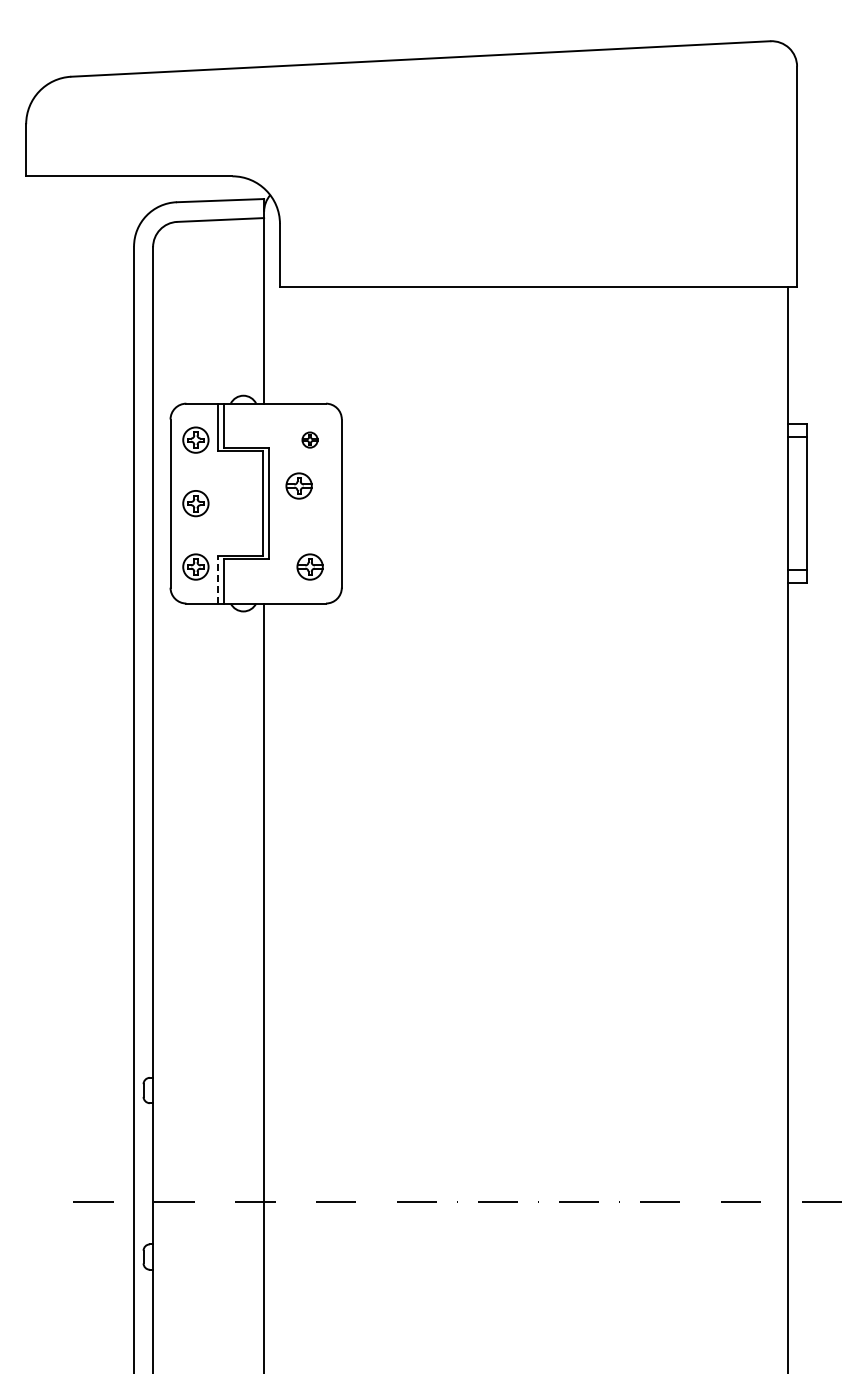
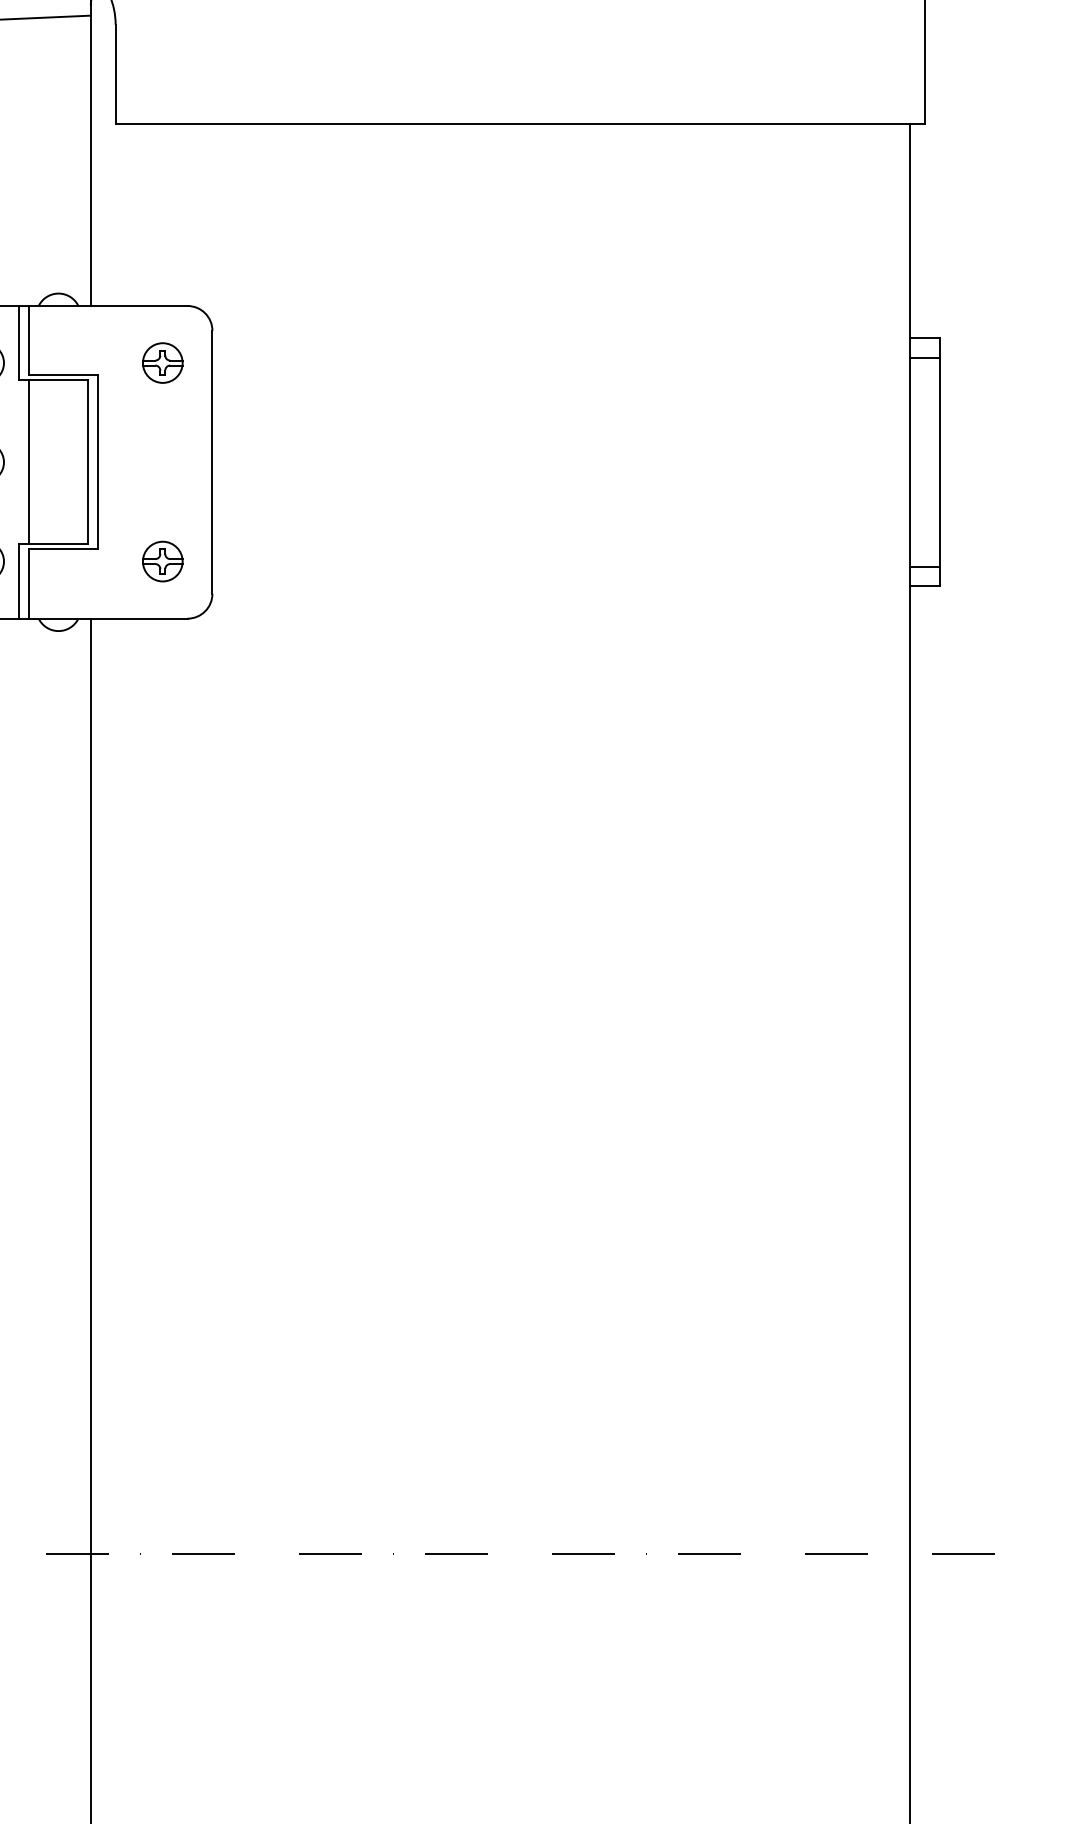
part: (309, 439) -> (161, 362), size x1.67
part: (298, 485) -> (144, 434), removed
line: (224, 503) -> (28, 462), added
line: (218, 579) -> (19, 581), dashed -> solid

